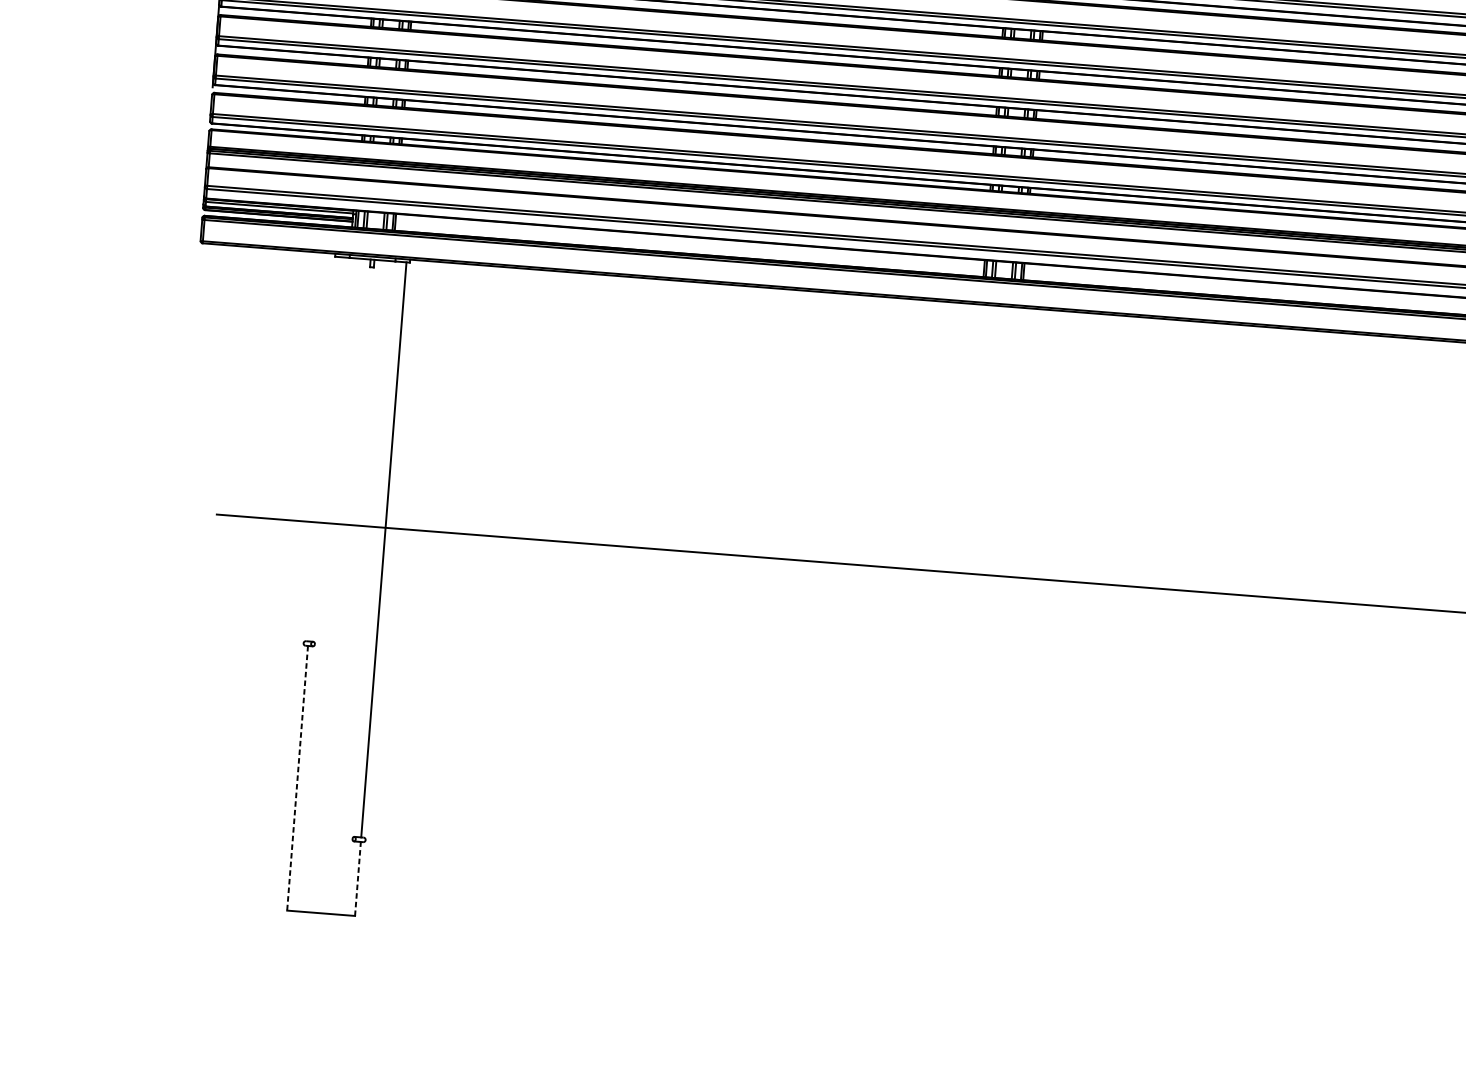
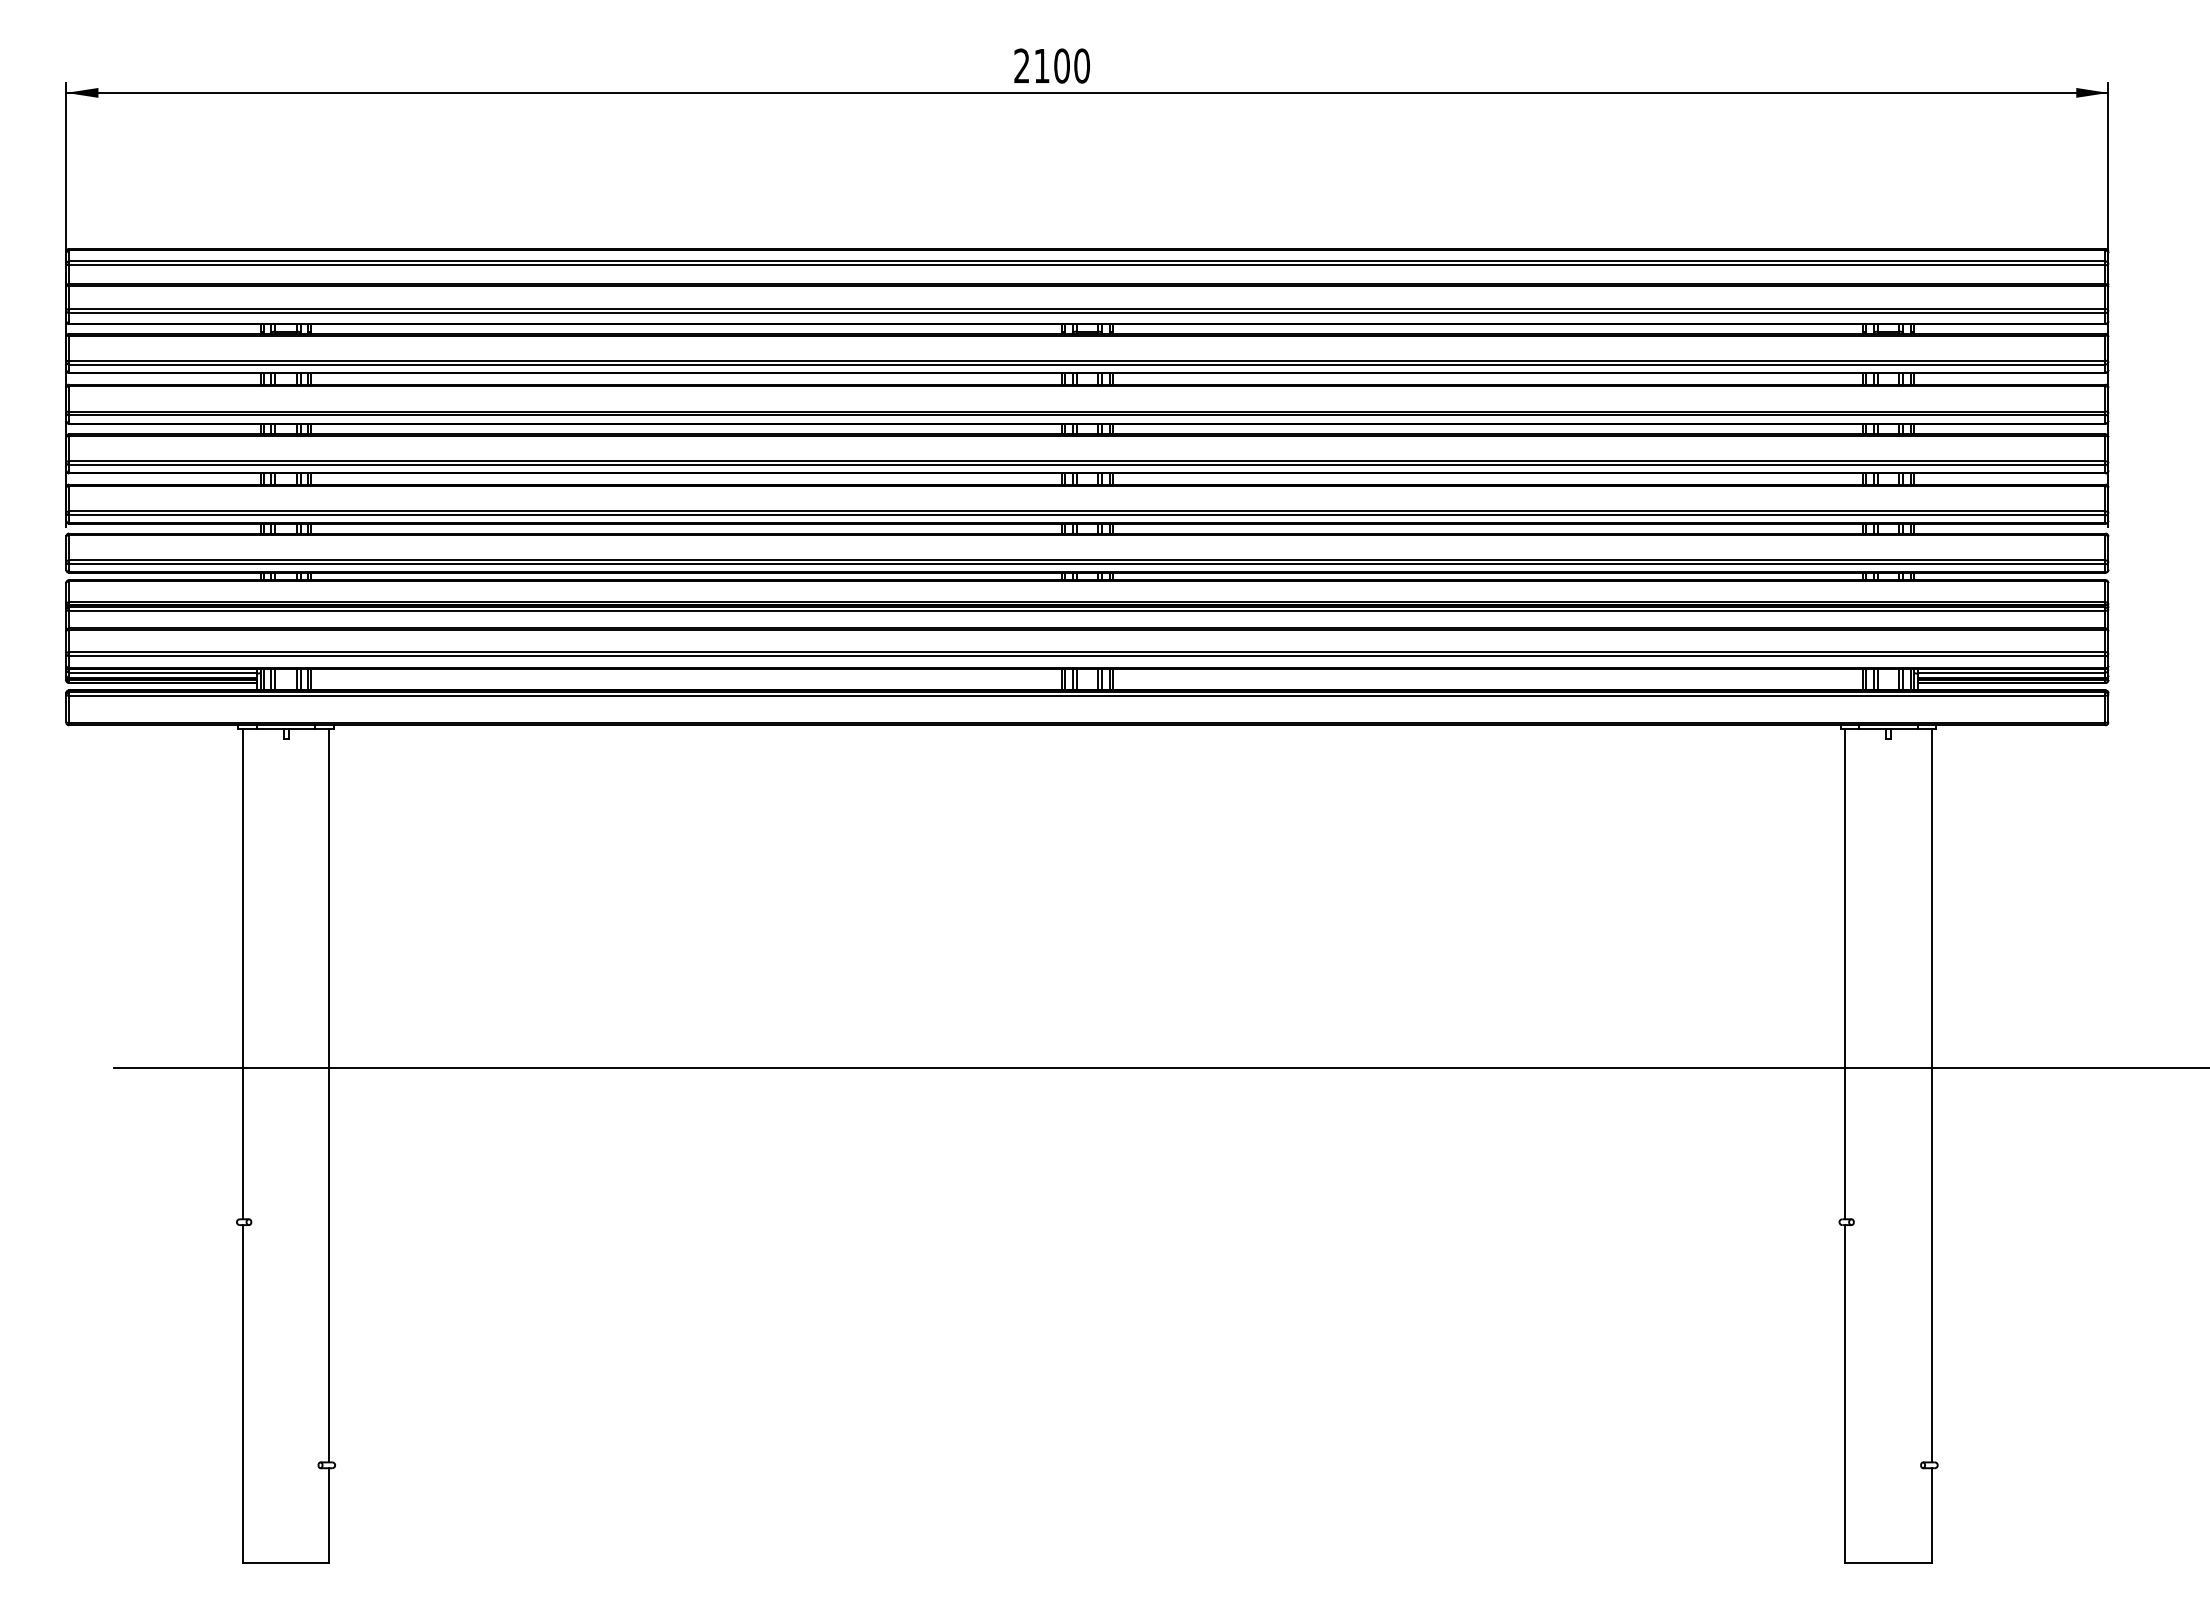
line: (323, 449) -> (242, 974), added
line: (297, 778) -> (242, 1393), dashed -> solid
line: (358, 878) -> (329, 1514), dashed -> solid

